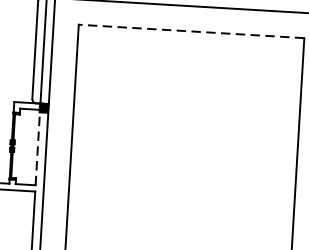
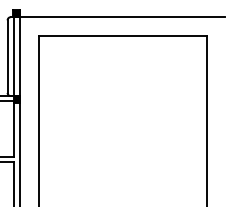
line: (191, 30) -> (122, 35), dashed -> solid
line: (37, 147) -> (13, 128), dashed -> solid

